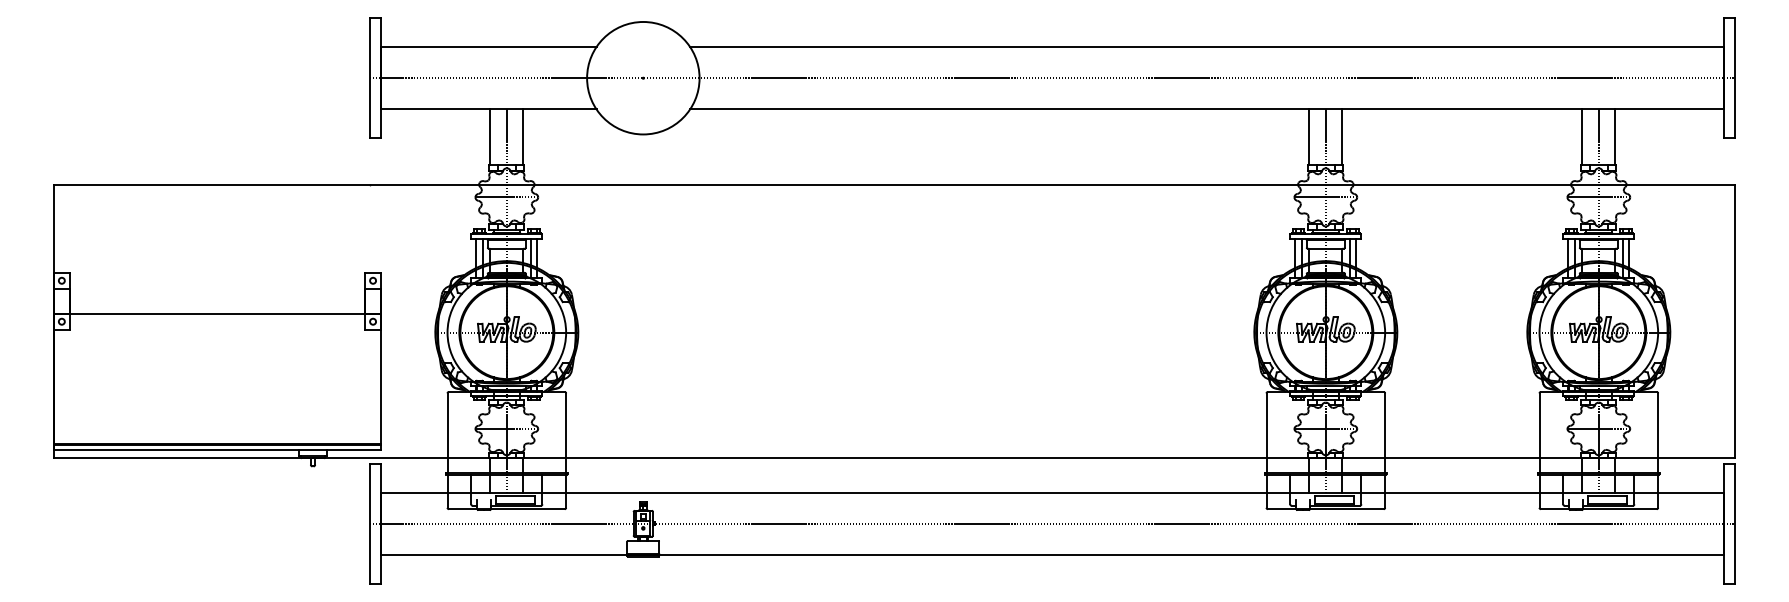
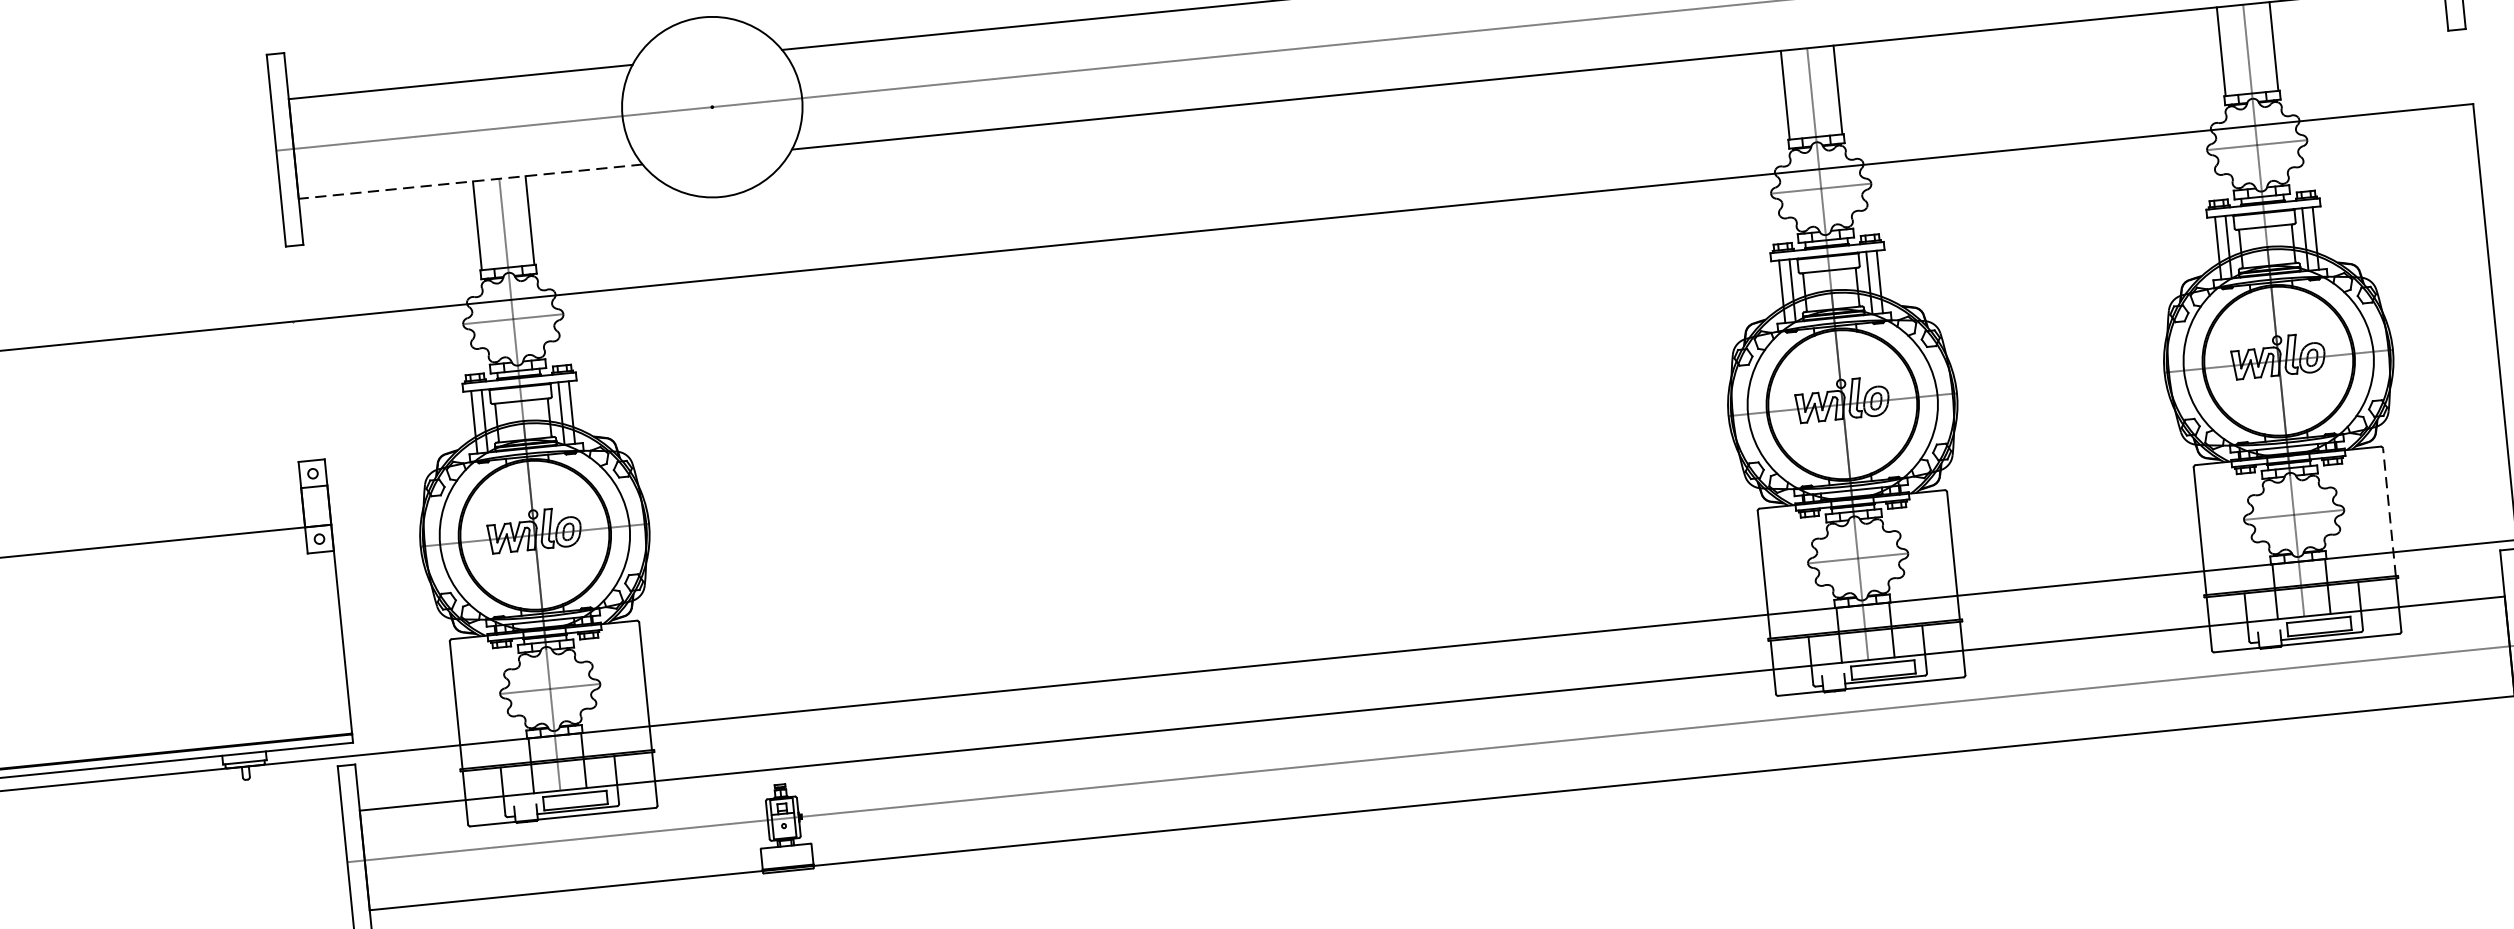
line: (488, 109) -> (470, 181), solid -> dashed
line: (1658, 433) -> (2390, 512), solid -> dashed

